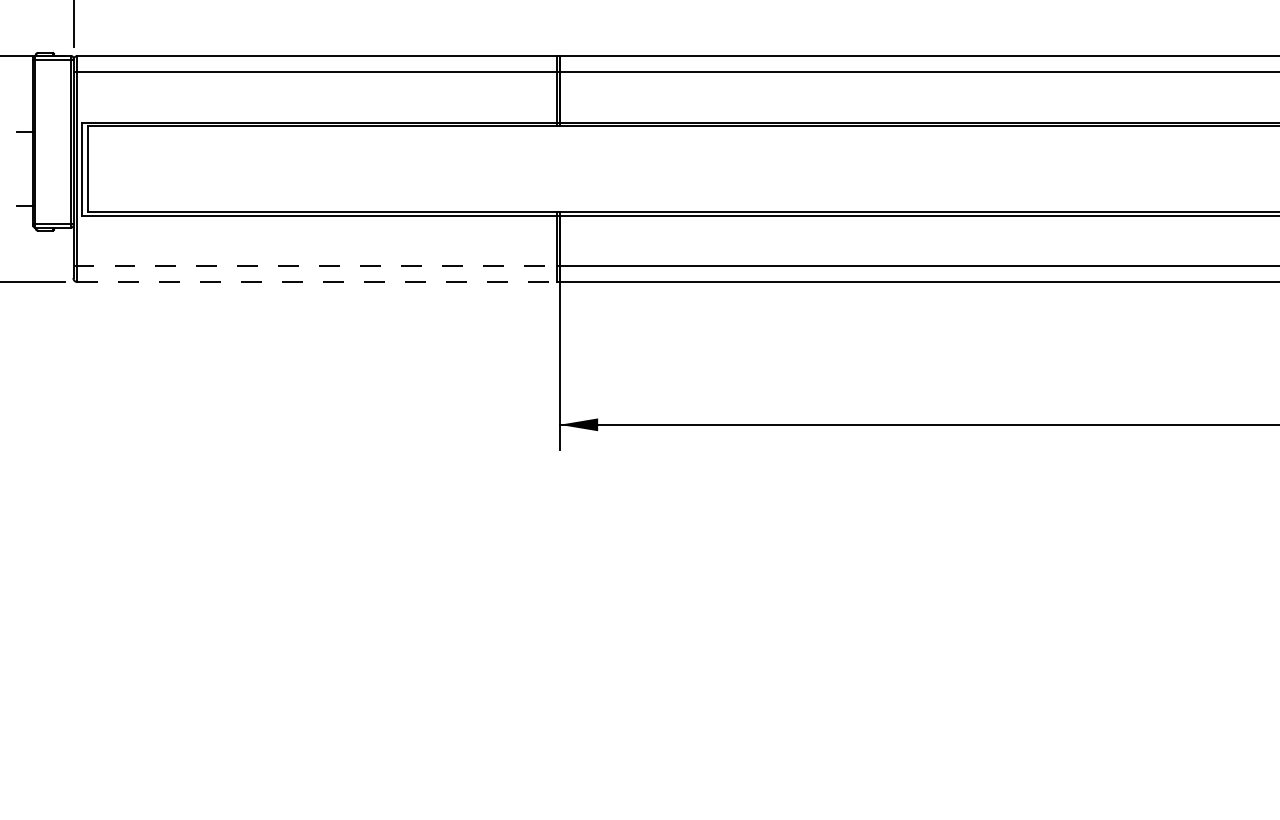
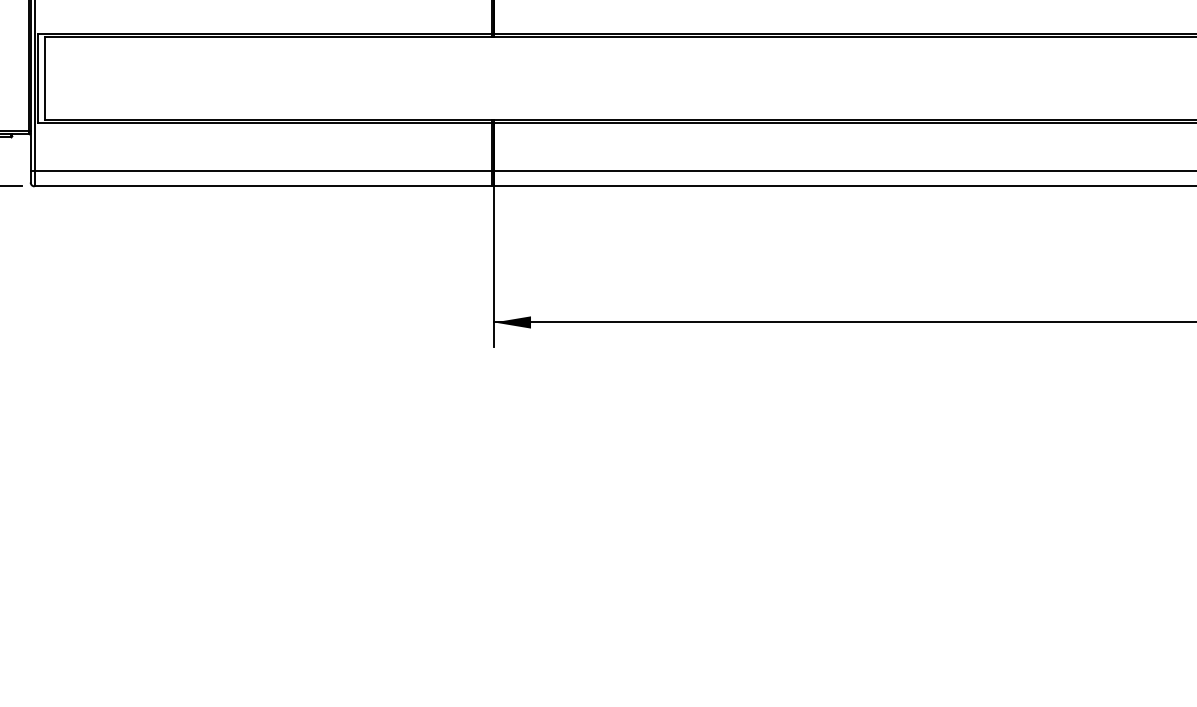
line: (315, 265) -> (261, 170), dashed -> solid
line: (317, 282) -> (263, 186), dashed -> solid

